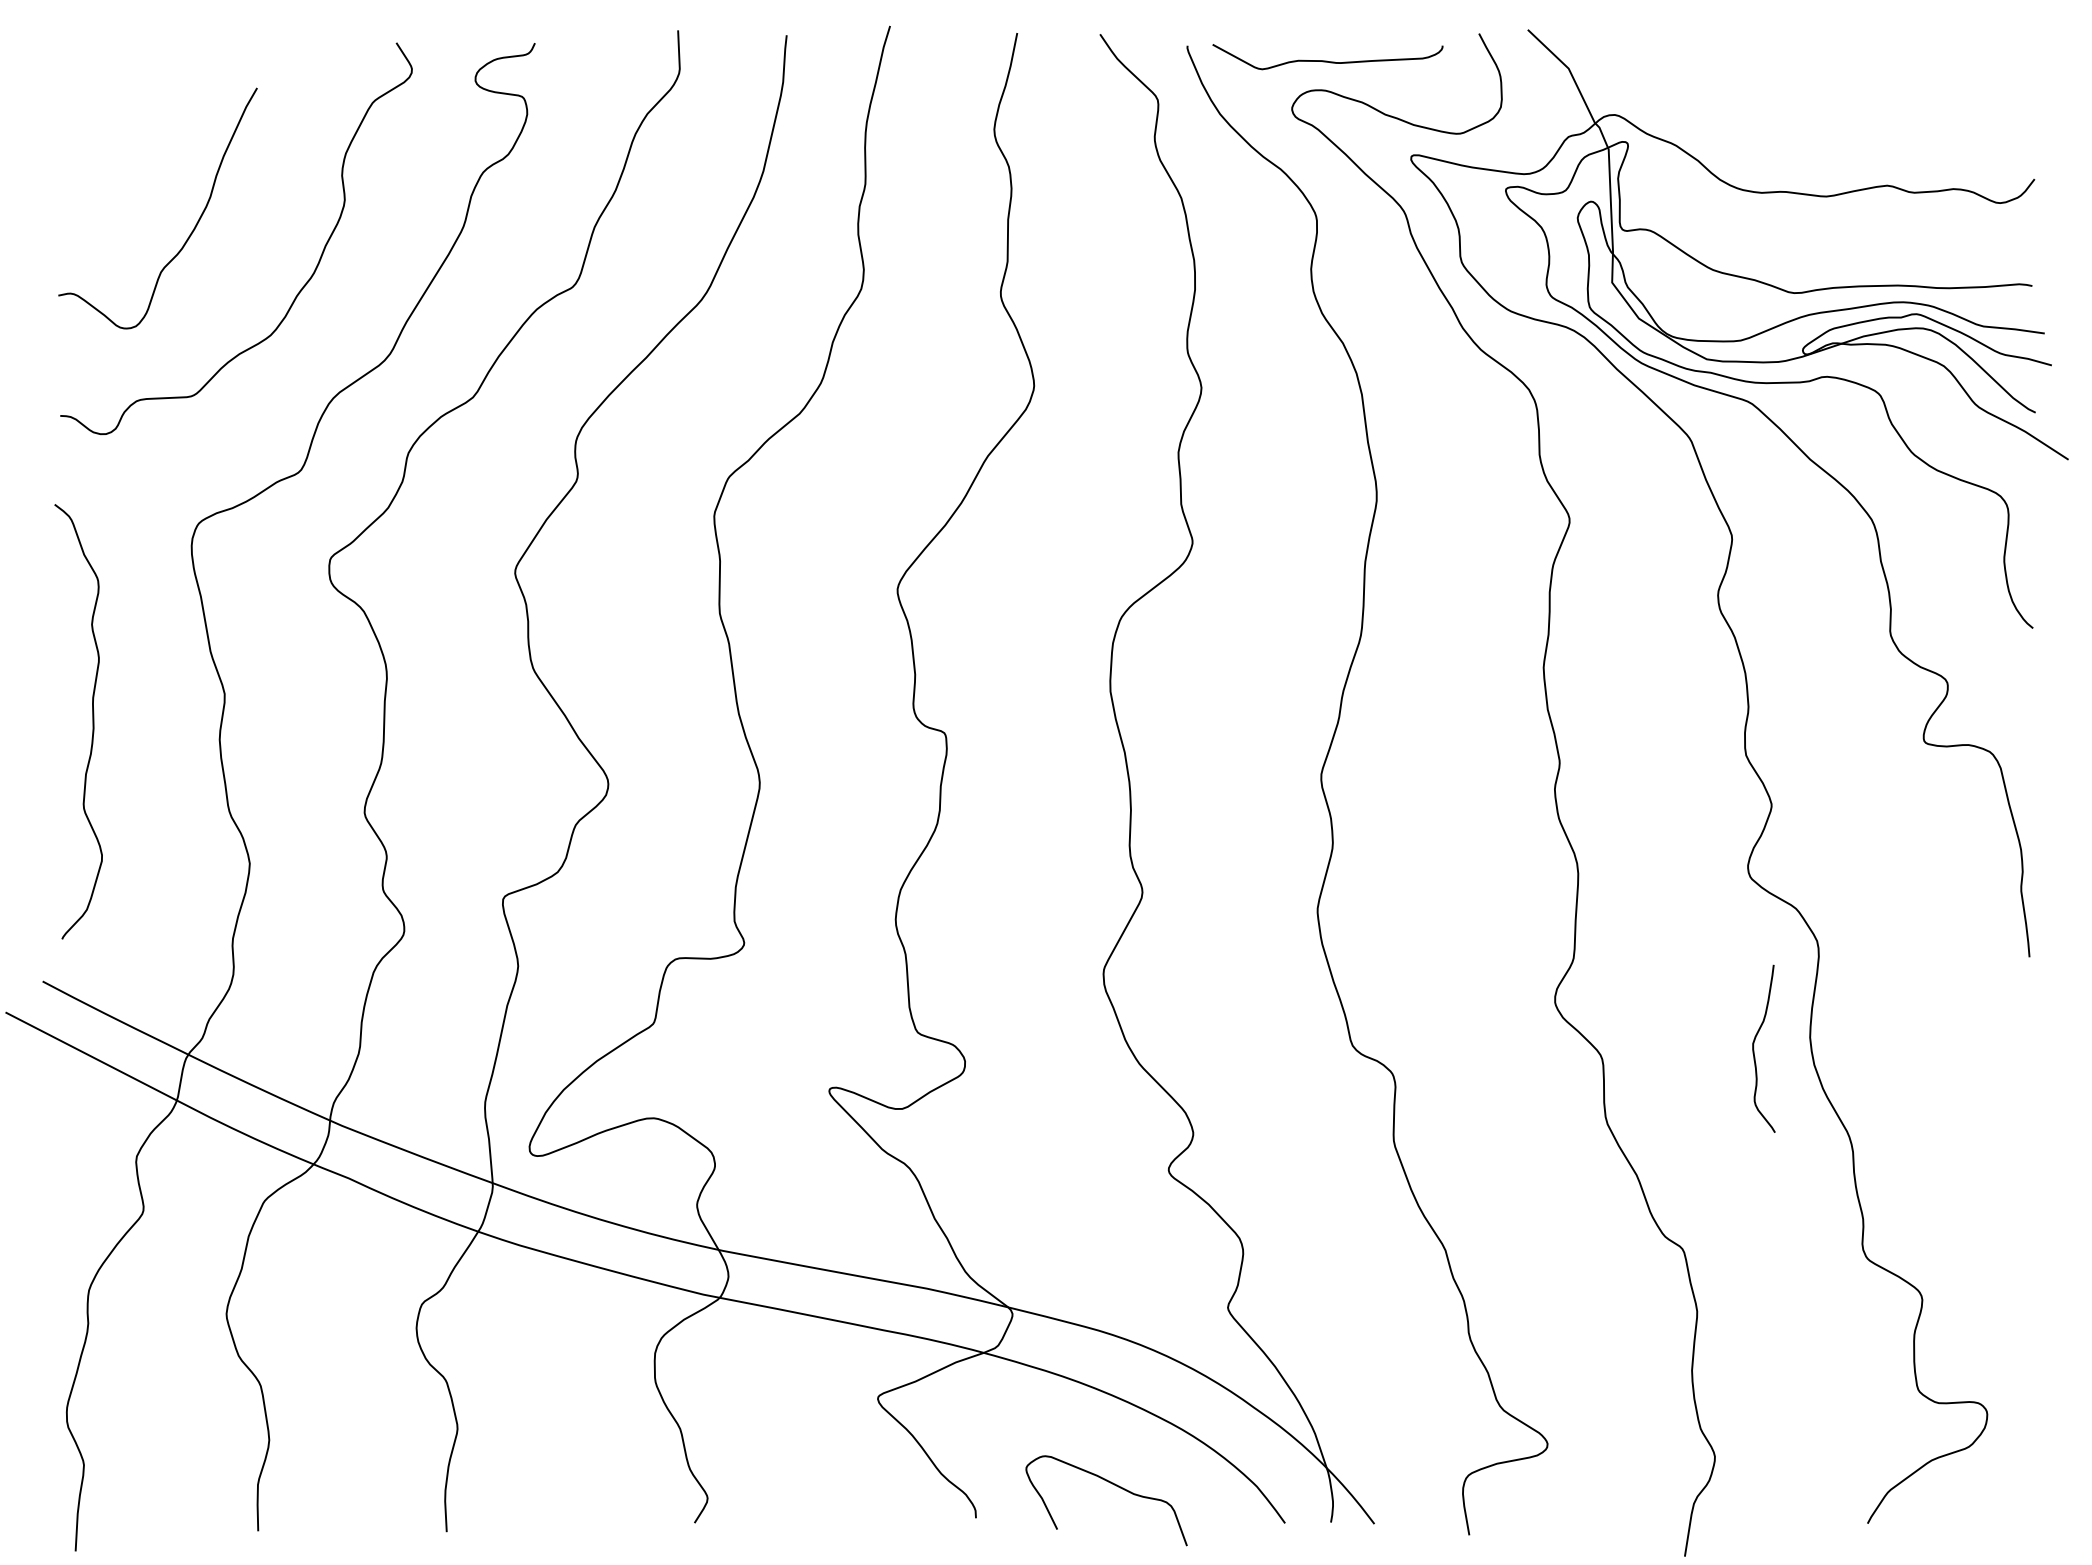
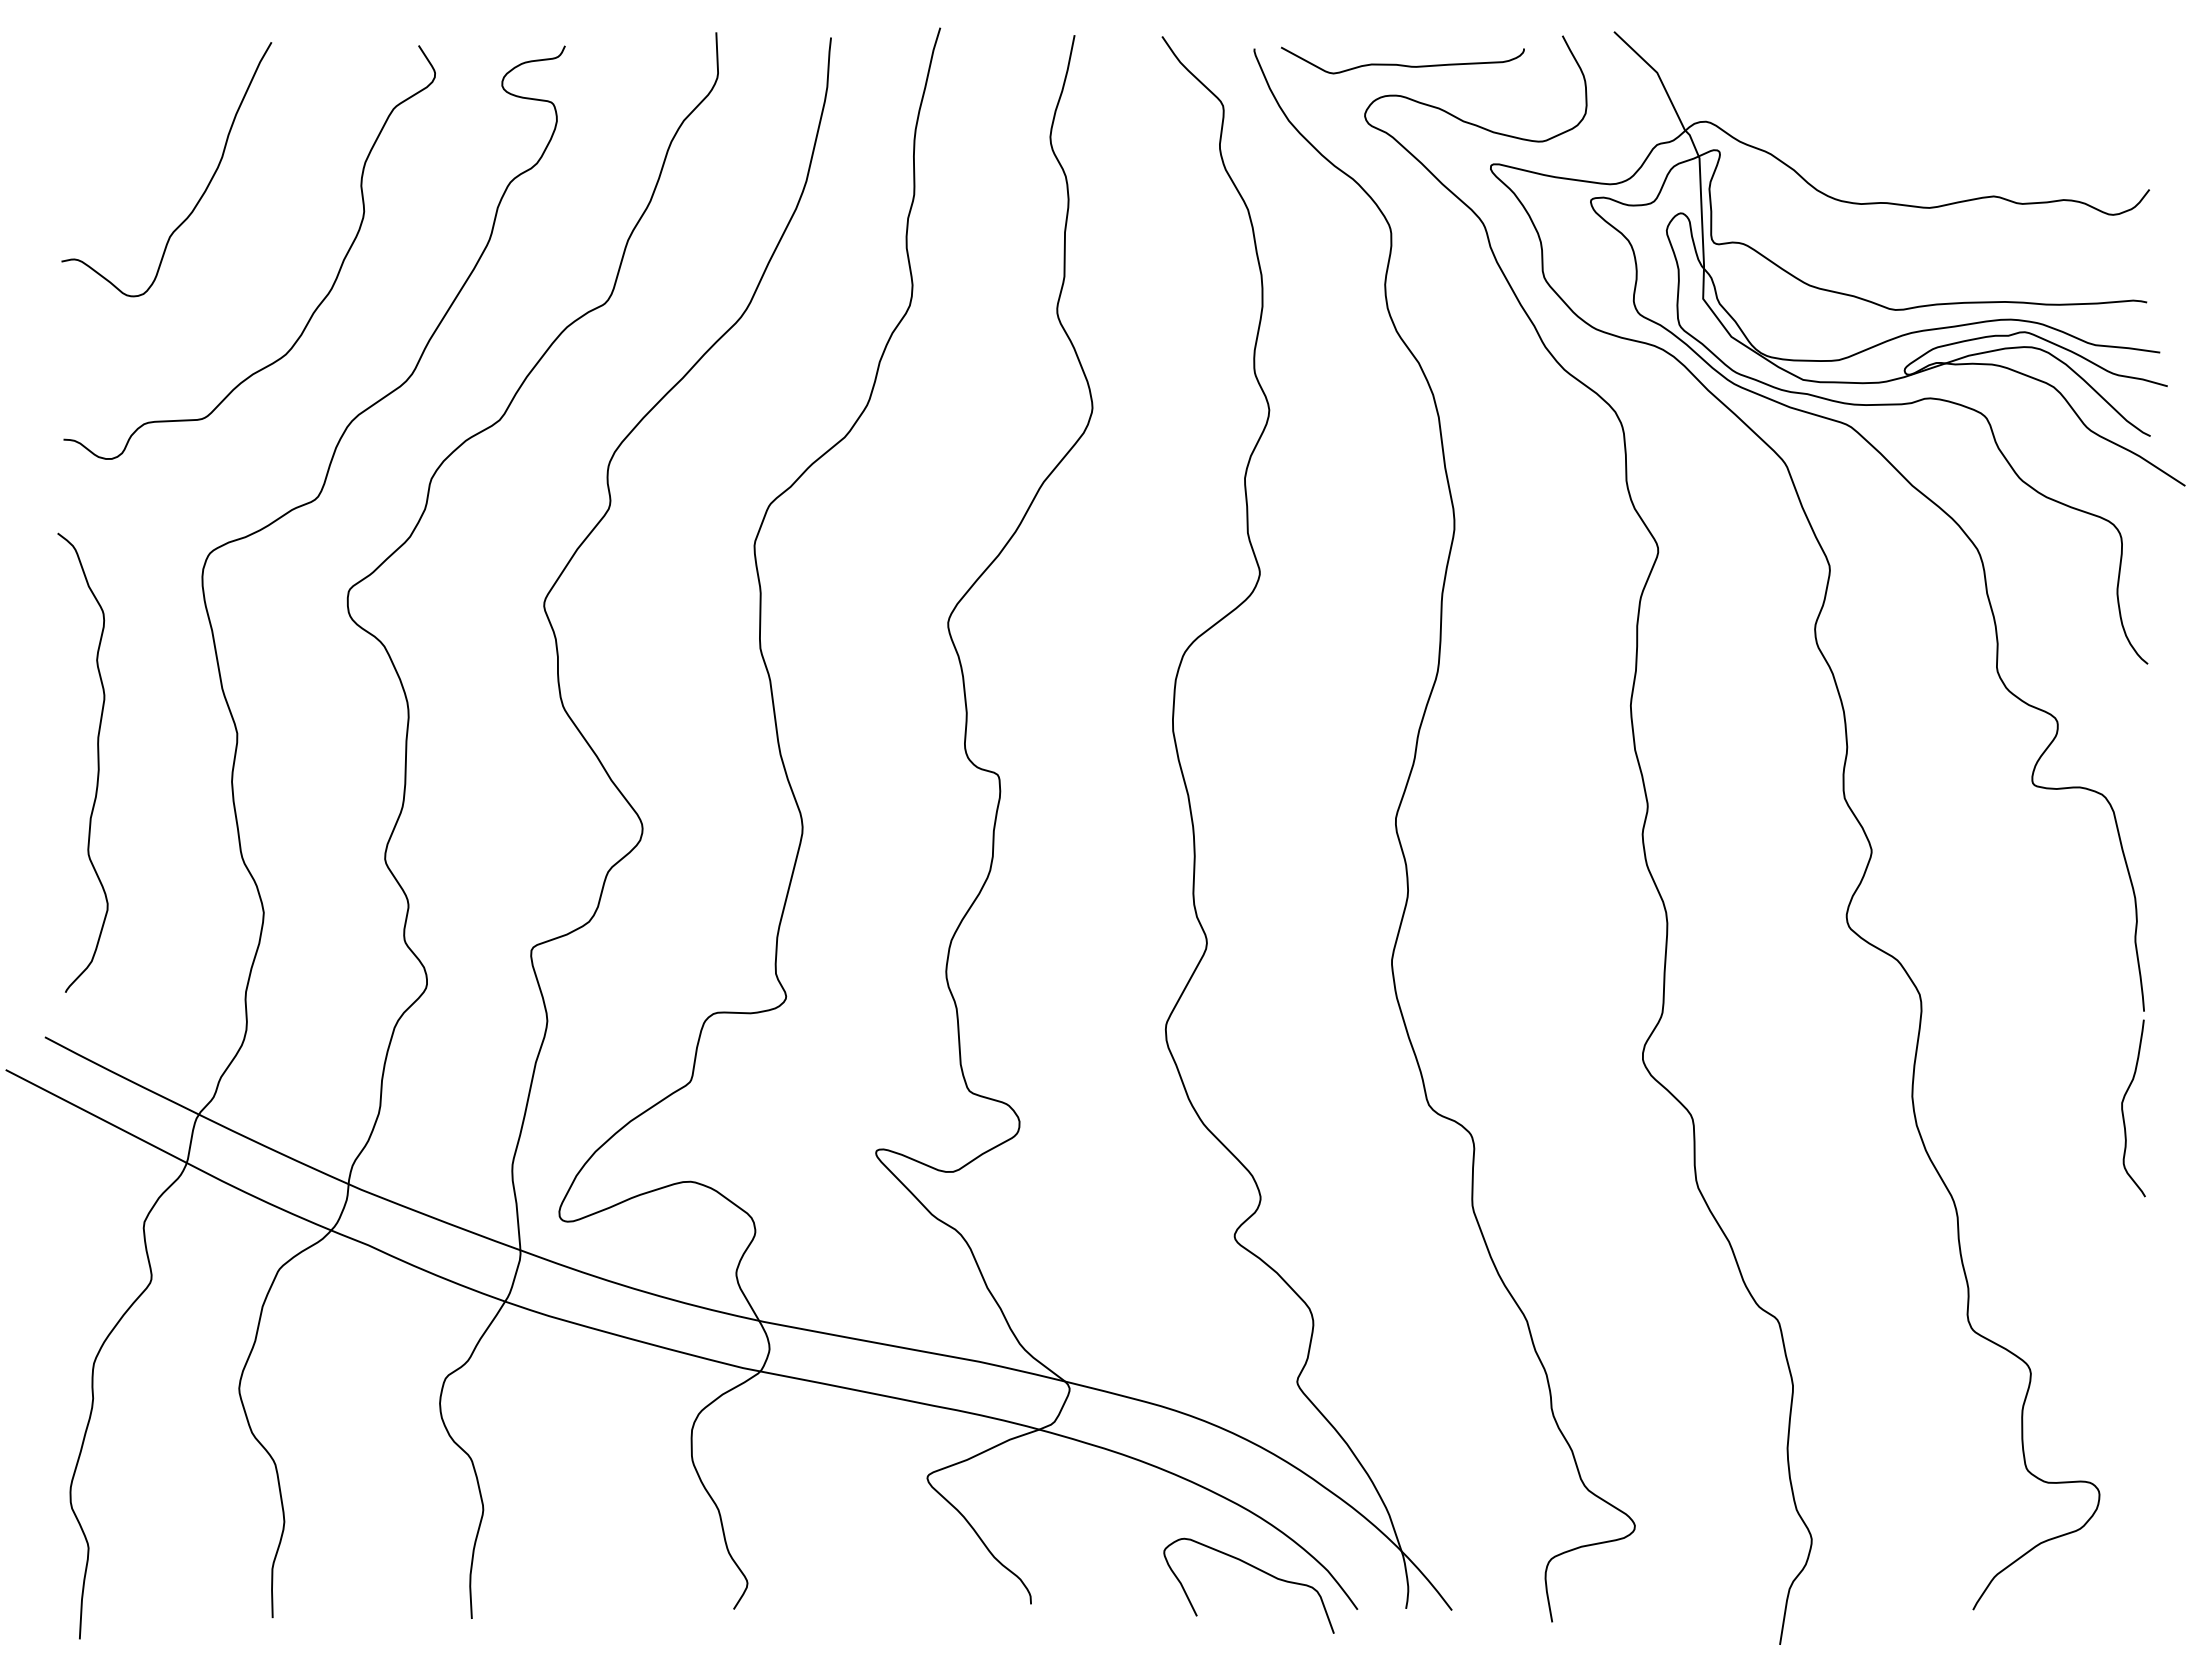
curve: (191, 231) -> (202, 193), moved
curve: (1754, 1049) -> (2123, 1109), moved
curve: (1113, 1485) -> (1256, 1569), moved

